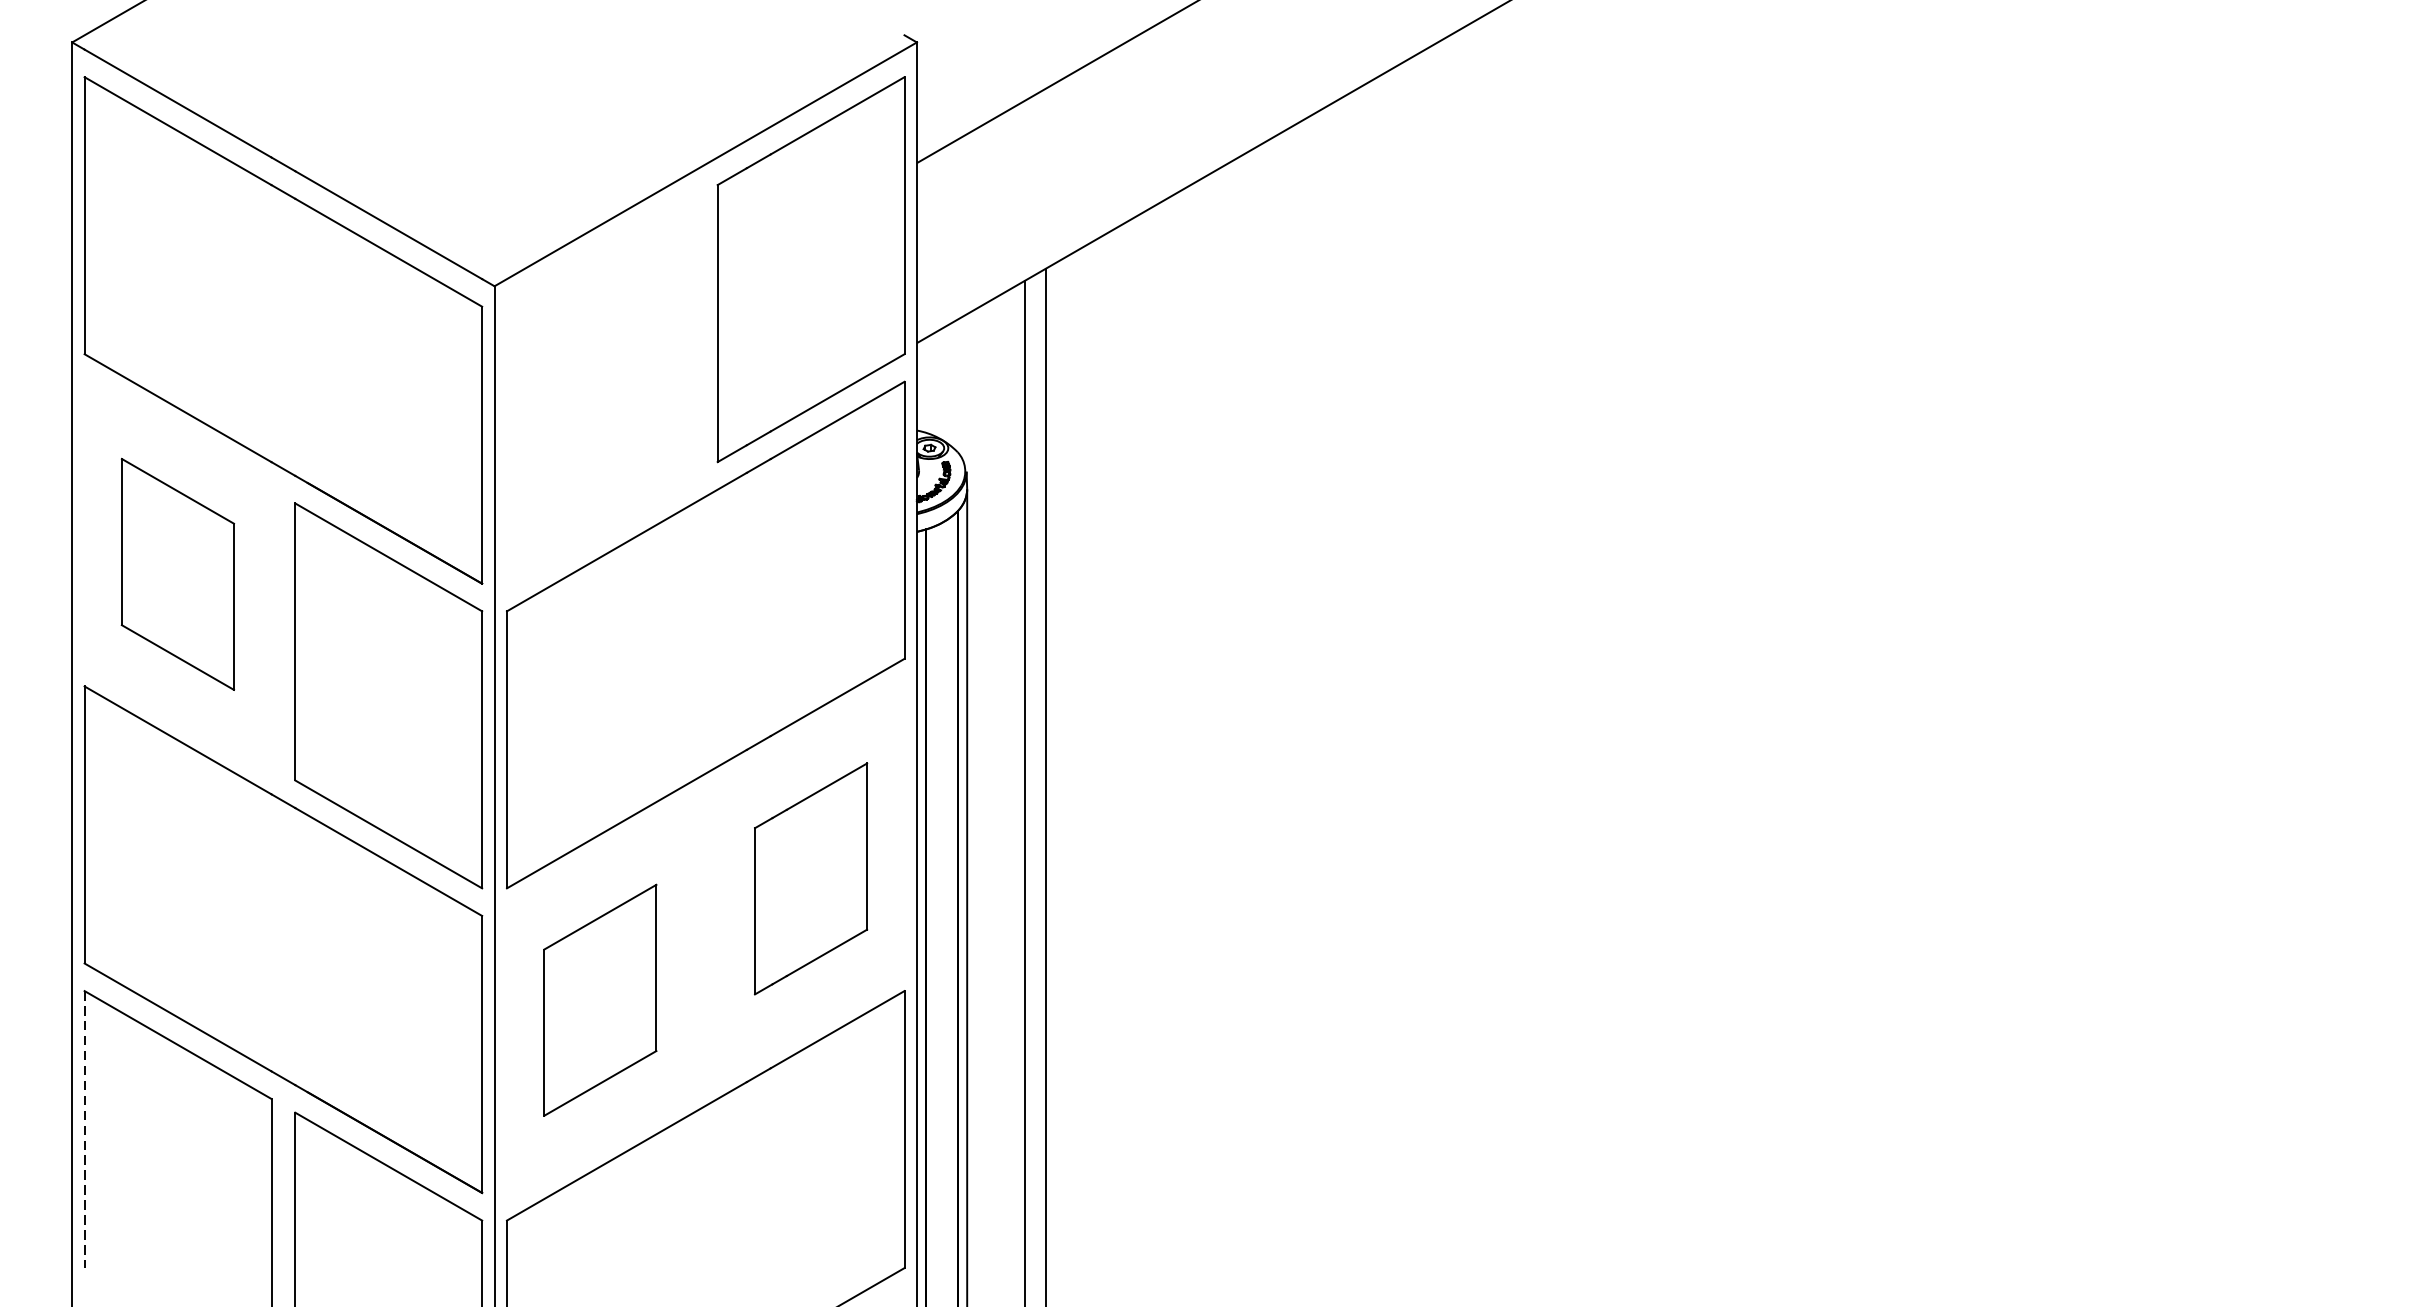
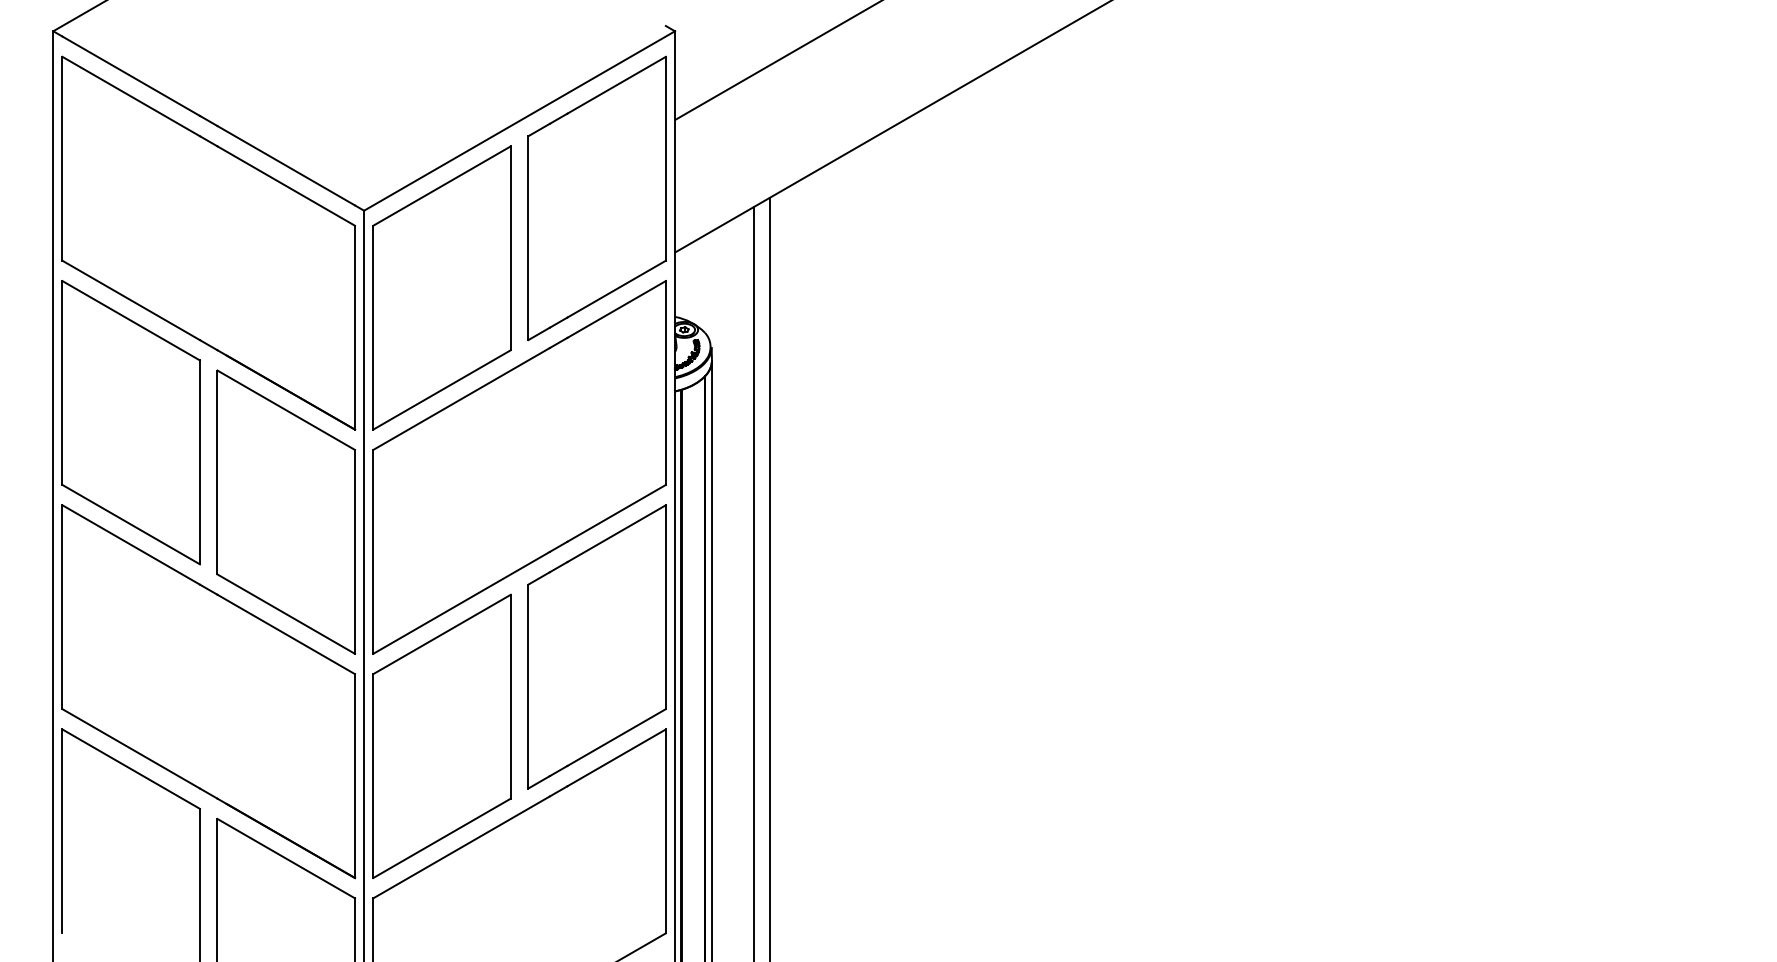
part: (599, 390) -> (441, 287), added
part: (177, 574) -> (130, 422), size x1.67
part: (810, 878) -> (596, 646), size x1.67
part: (599, 999) -> (441, 735), size x1.67
line: (84, 1129) -> (62, 831), dashed -> solid

